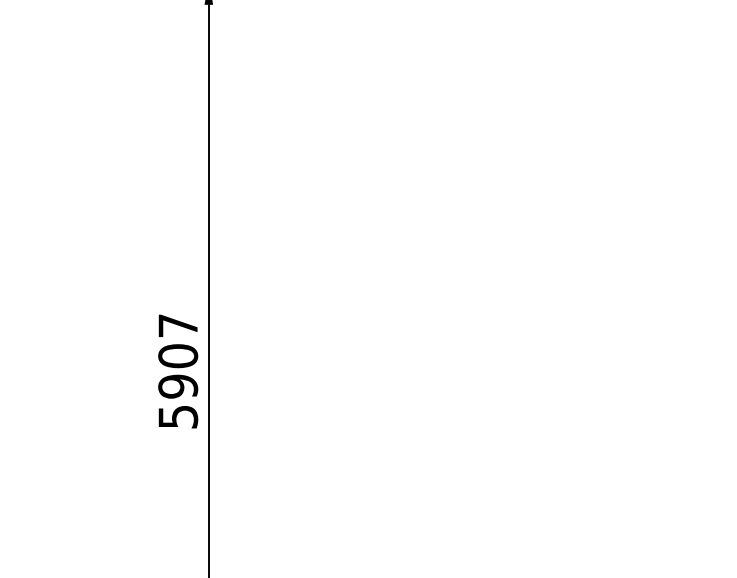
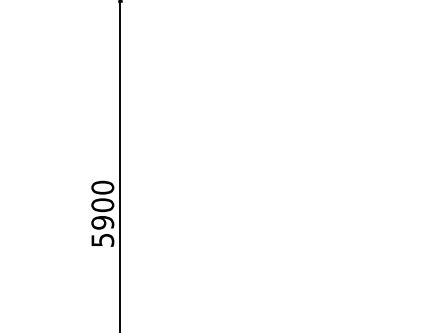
text: (177, 325) -> (102, 187), 5907 -> 5900

